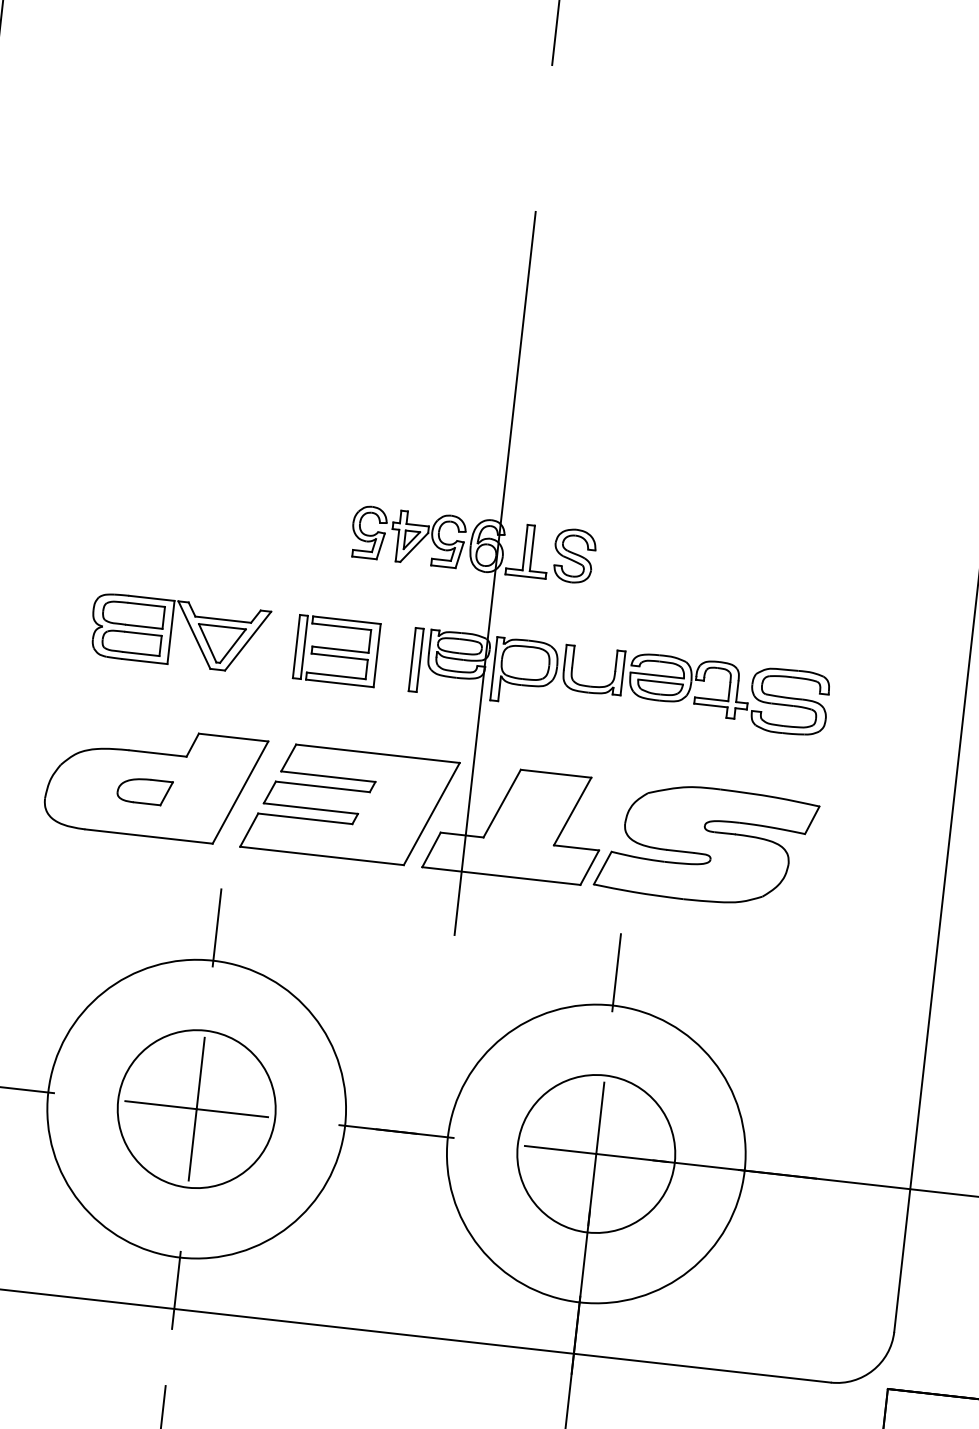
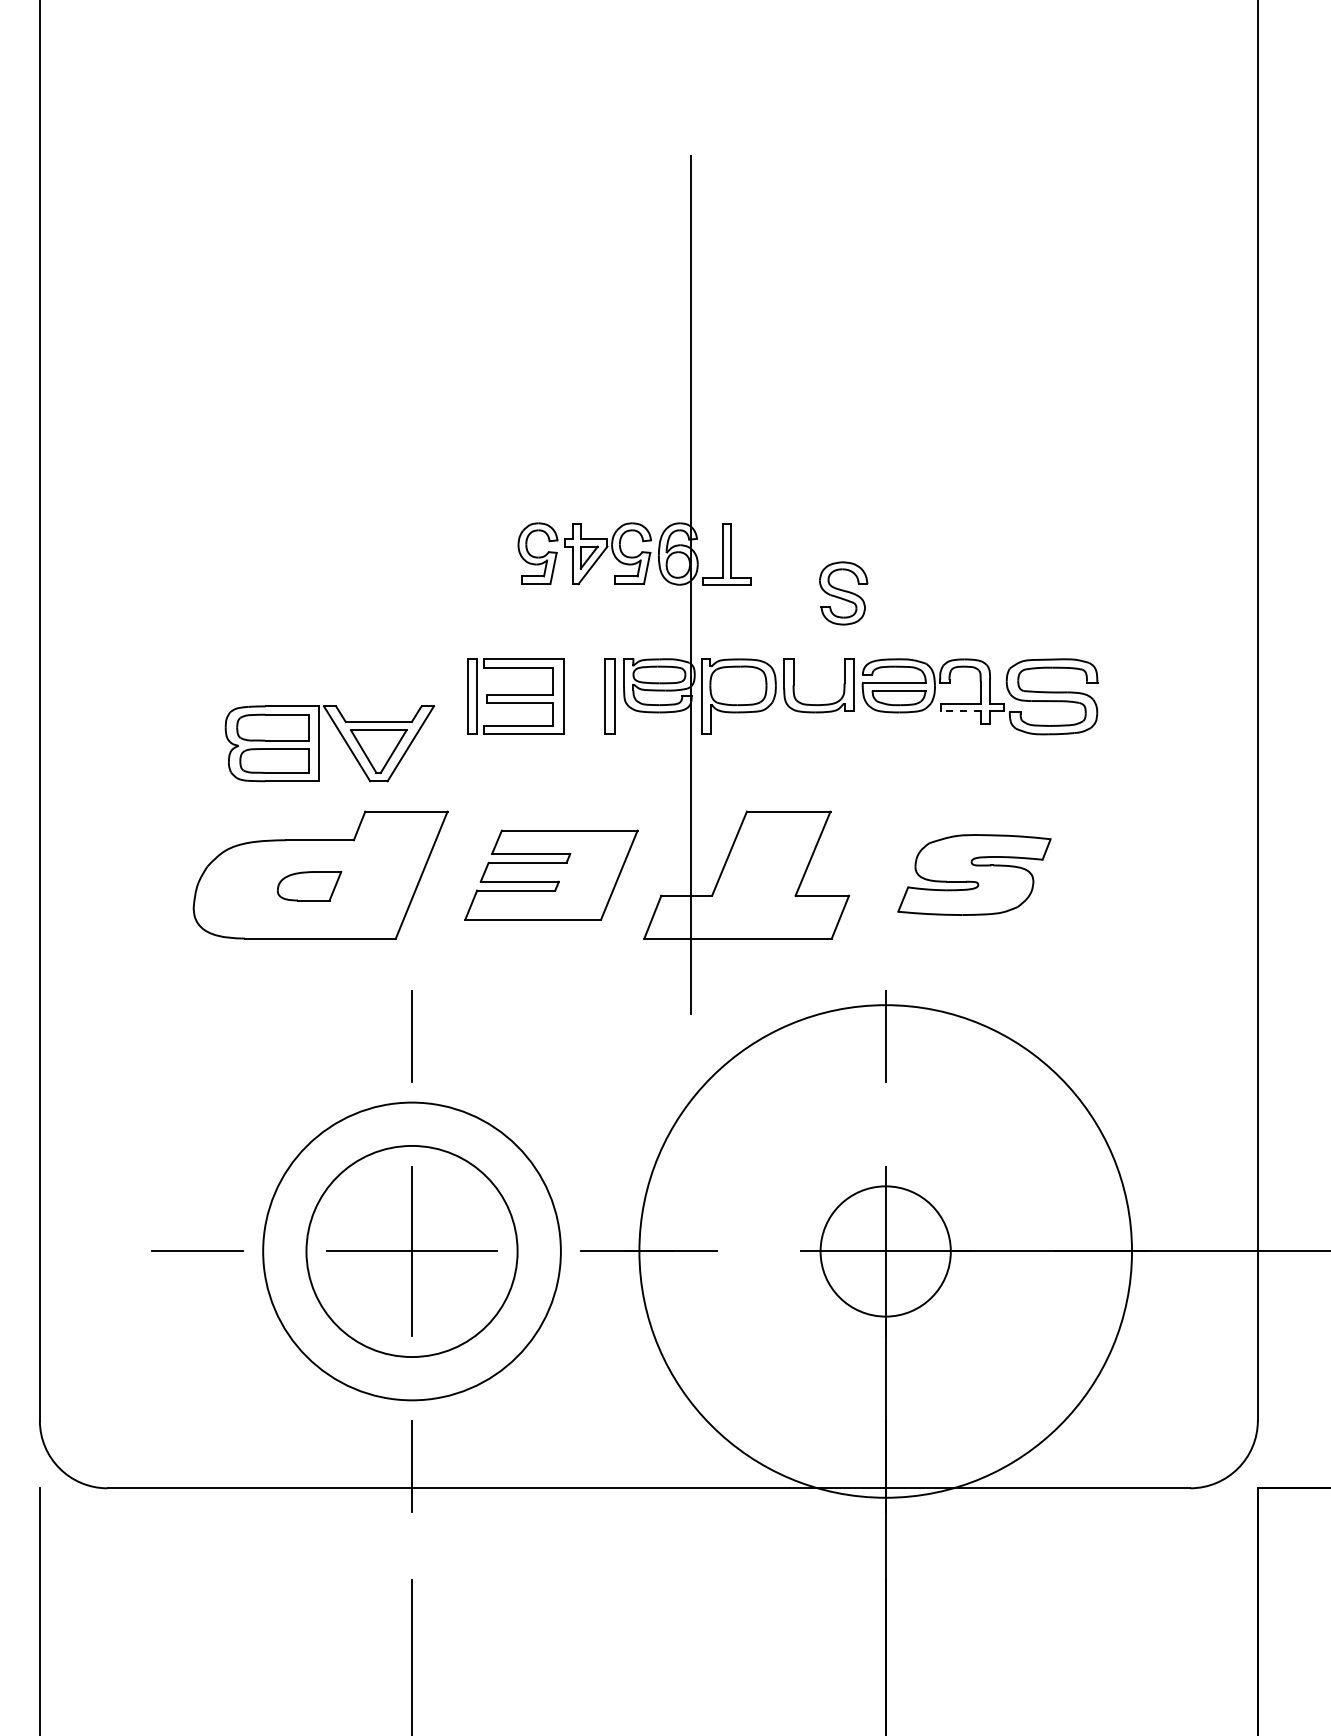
part: (574, 556) -> (843, 593), moved
part: (171, 632) -> (319, 743), moved
line: (711, 705) -> (961, 711), solid -> dashed
part: (350, 804) -> (551, 874), size x0.7
part: (706, 844) -> (974, 874), size x0.6
circle: (196, 1109) -> (411, 1251), size x0.6
circle: (197, 1109) -> (412, 1251), size x1.6
circle: (596, 1153) -> (885, 1251), size x0.7
circle: (596, 1153) -> (885, 1251), size x1.4

